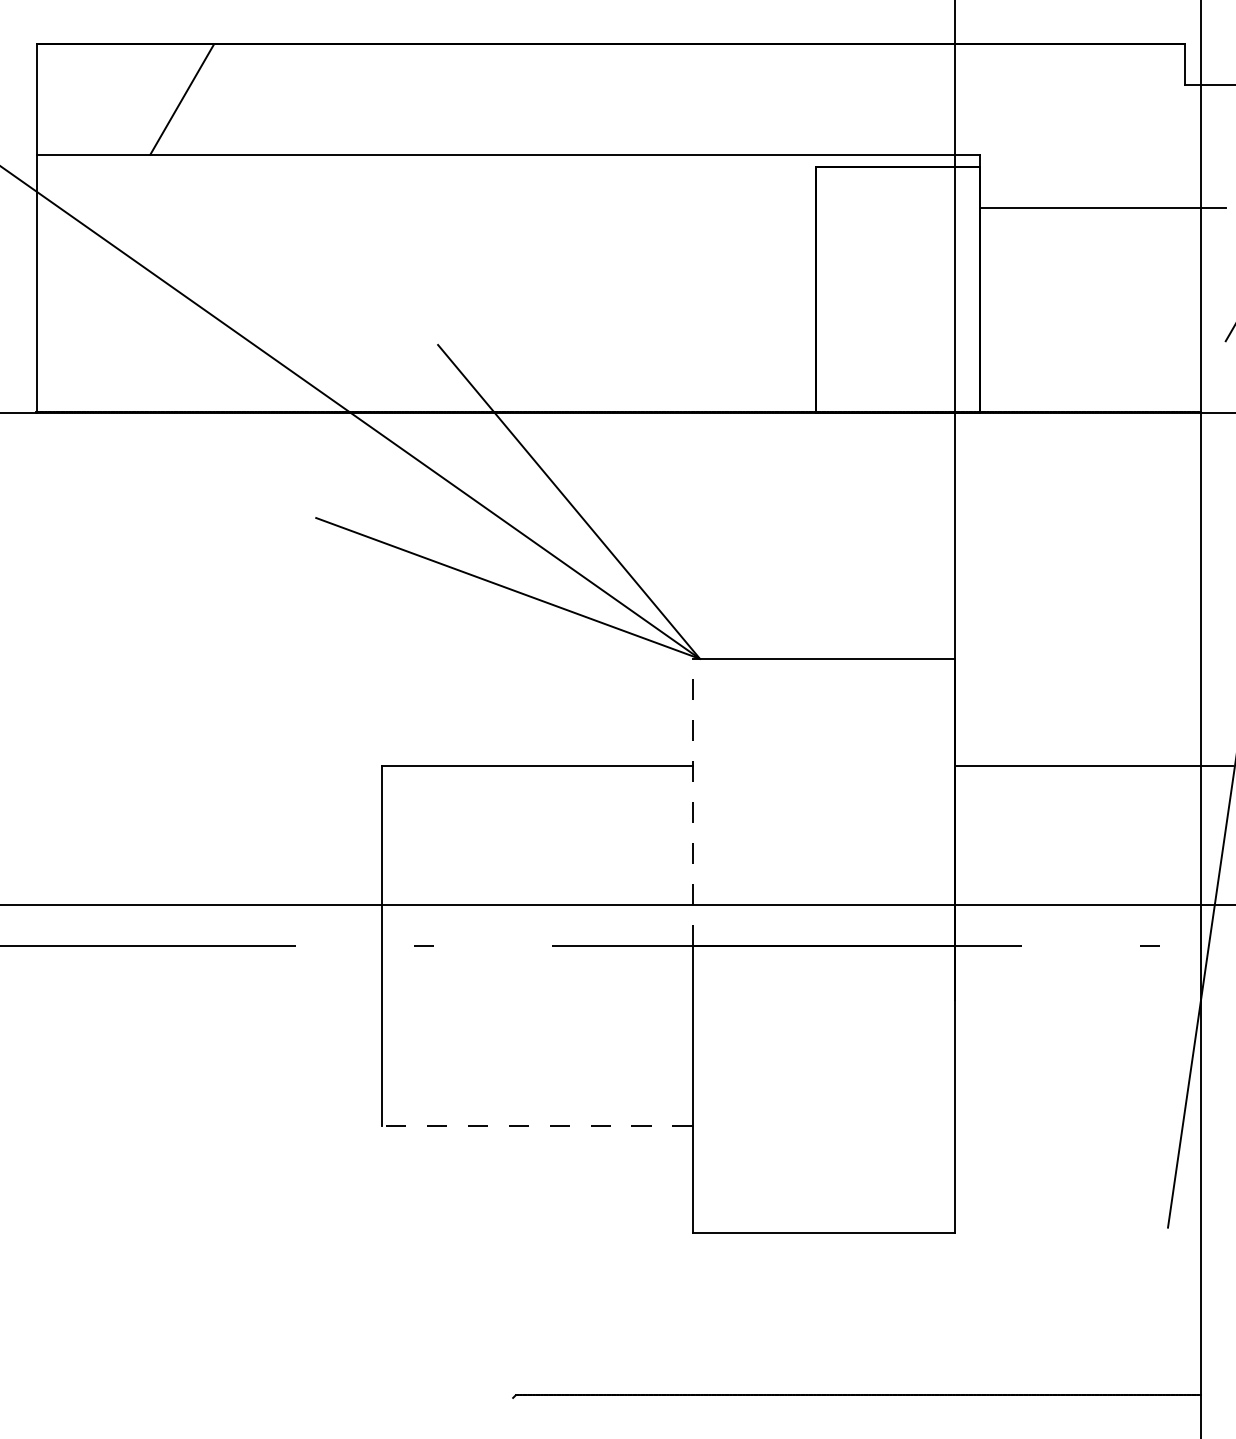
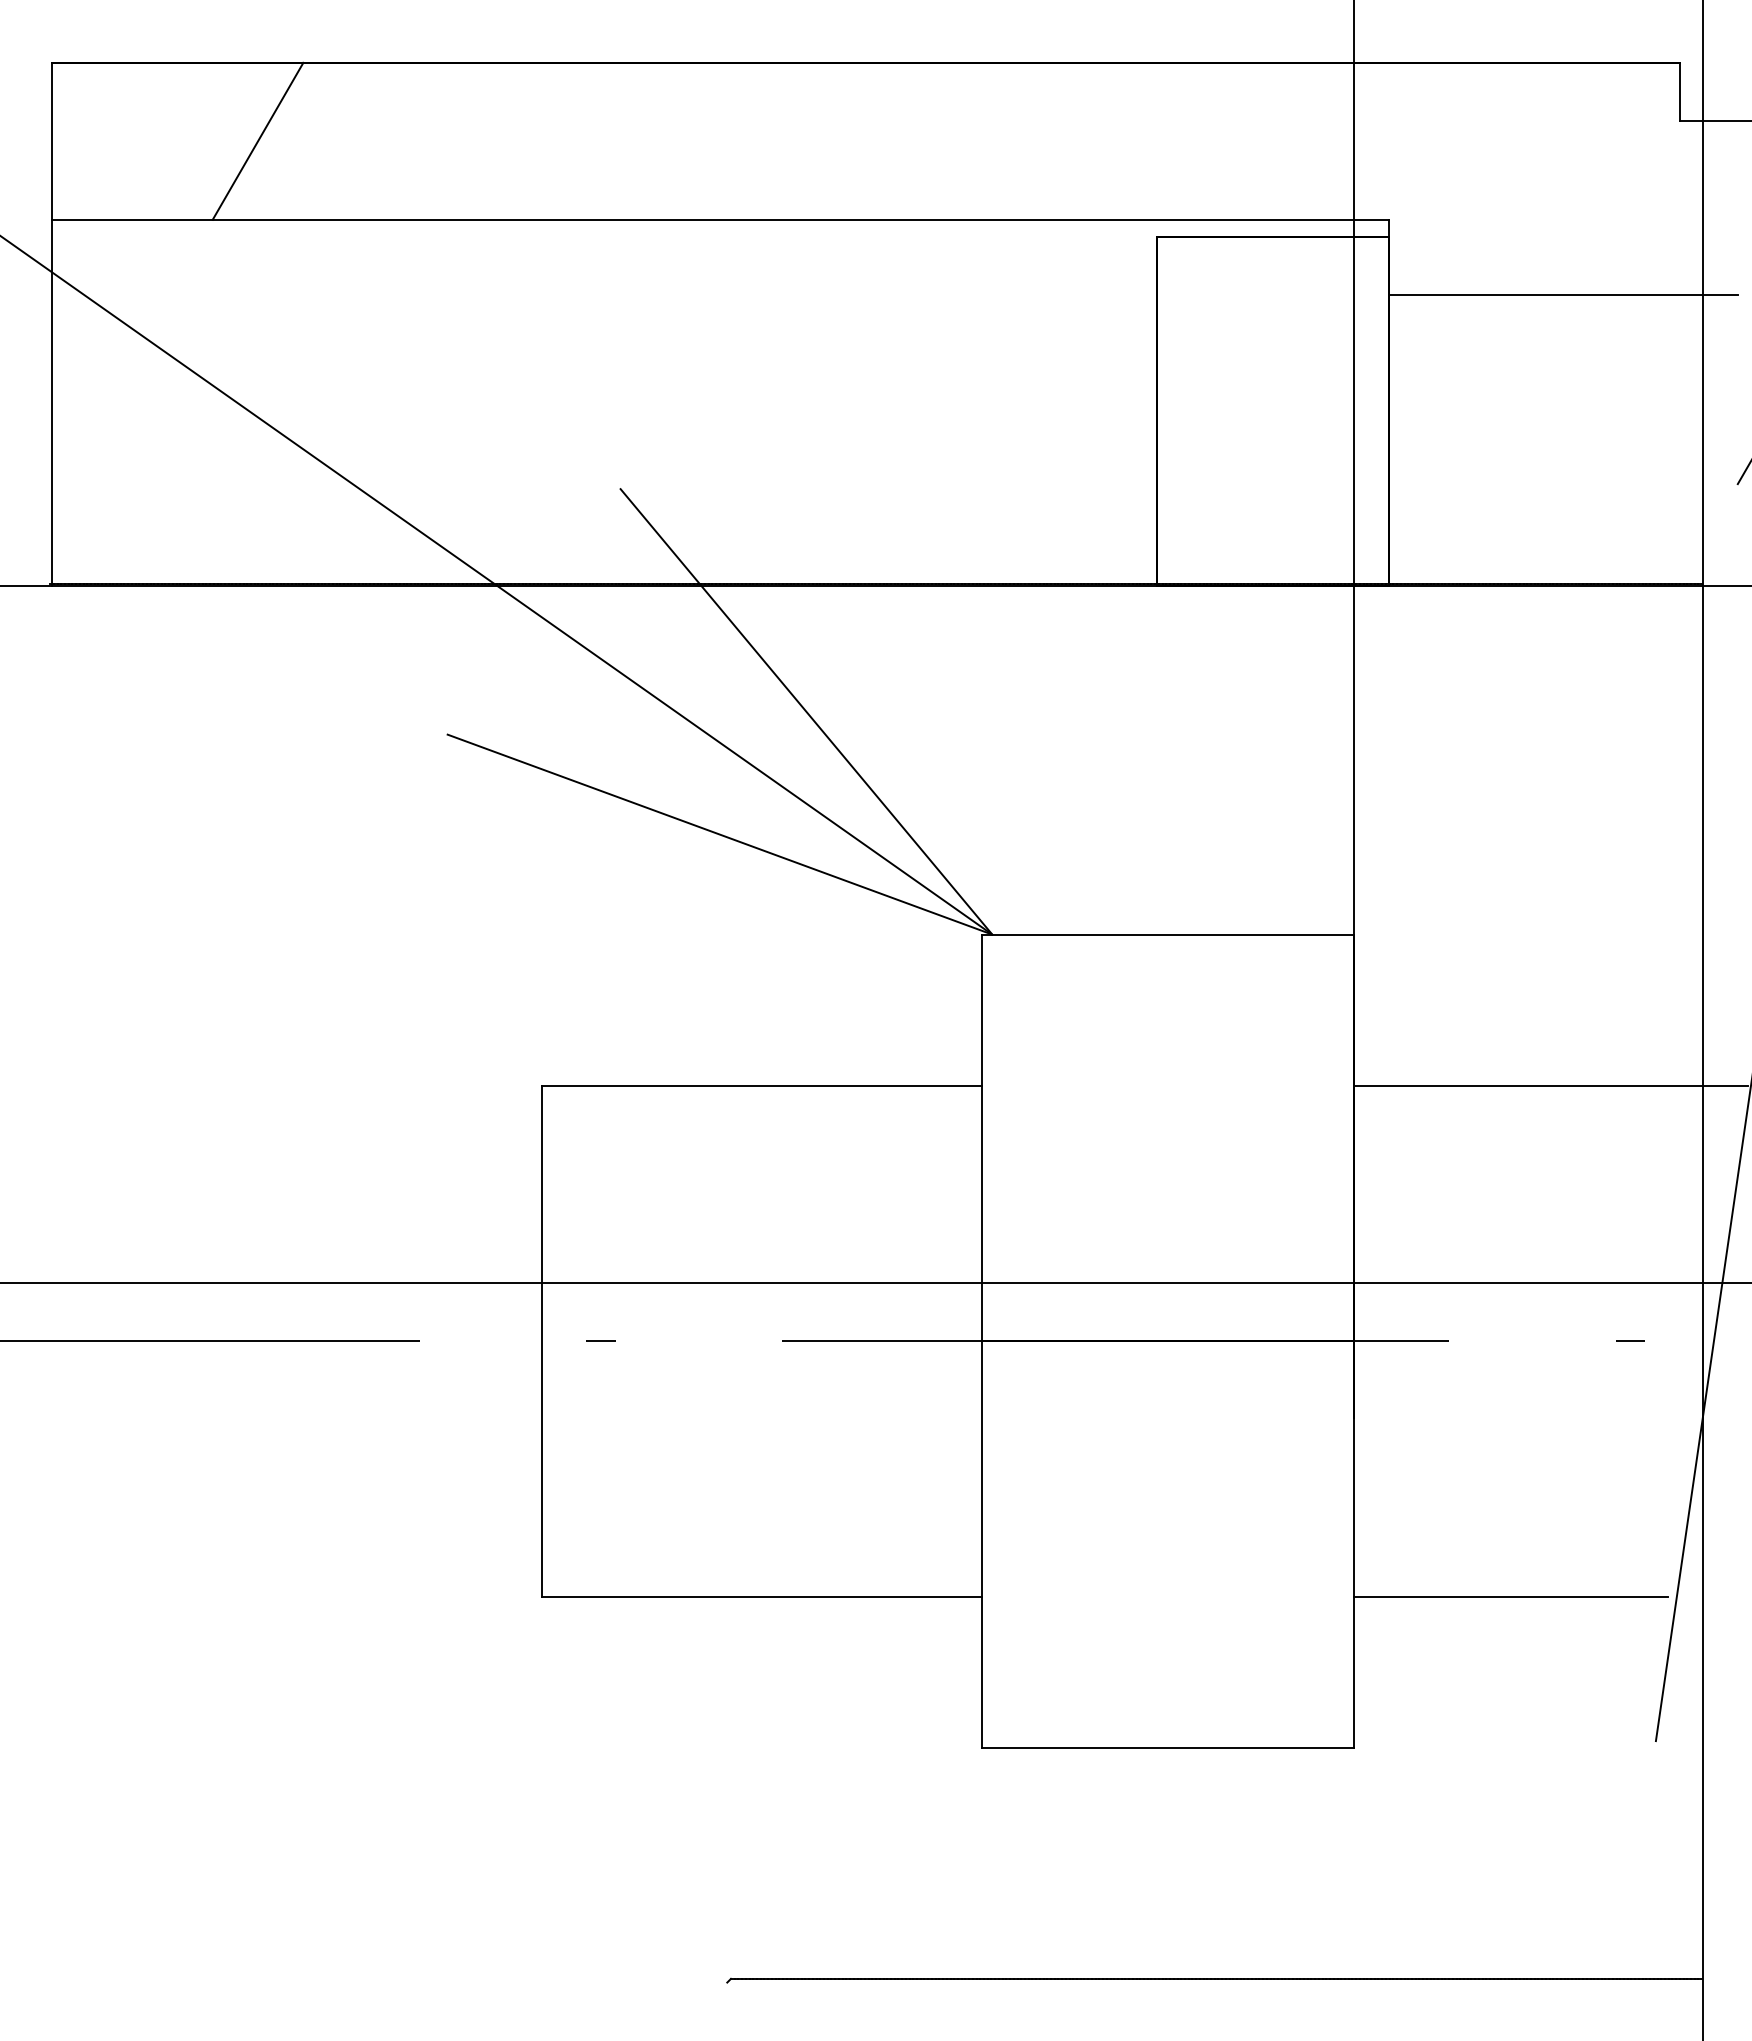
line: (693, 802) -> (982, 1137), dashed -> solid
line: (537, 1125) -> (761, 1596), dashed -> solid
line: (1065, 1125) -> (1510, 1596), added

